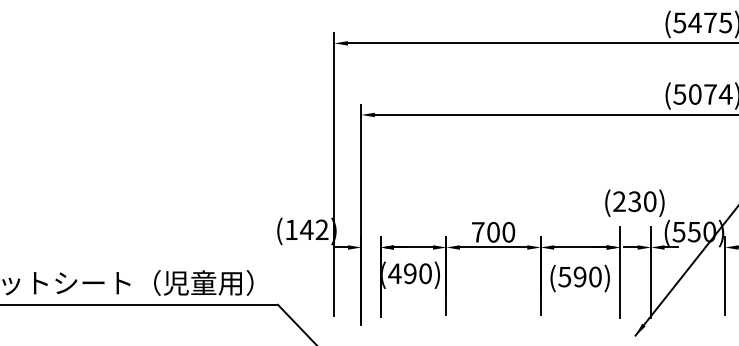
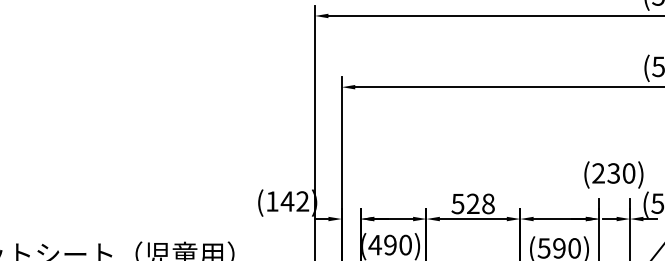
text: (493, 232) -> (473, 204), 700 -> 528

